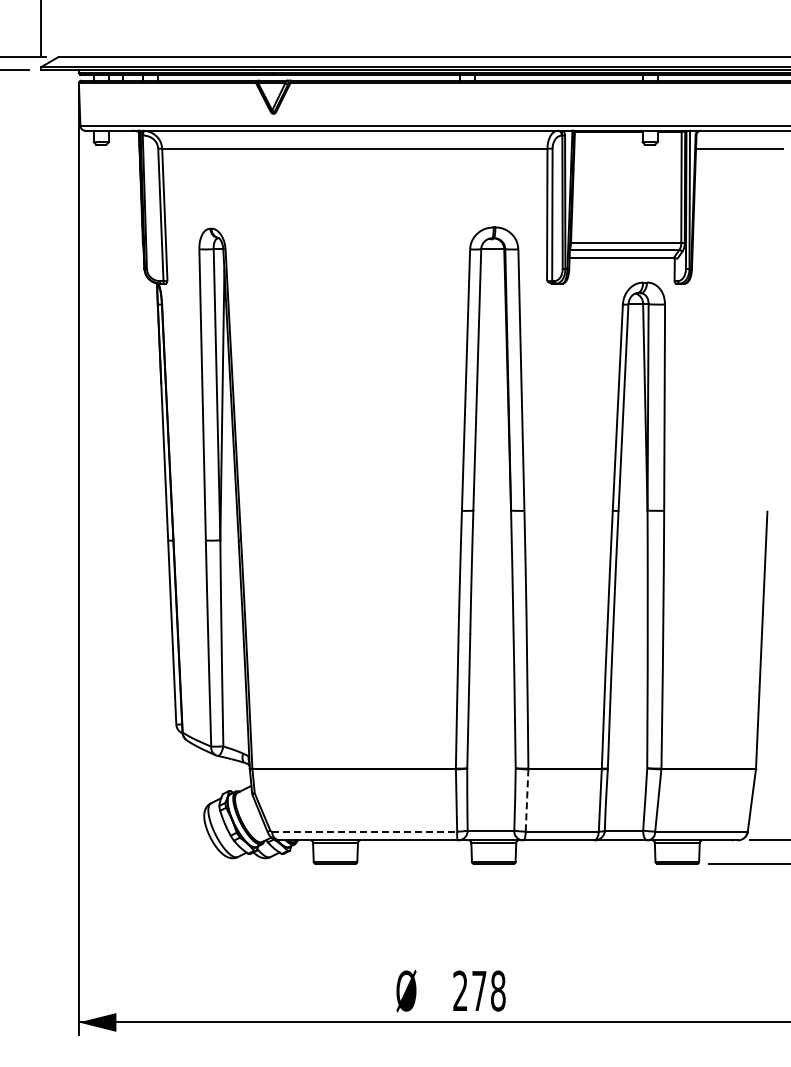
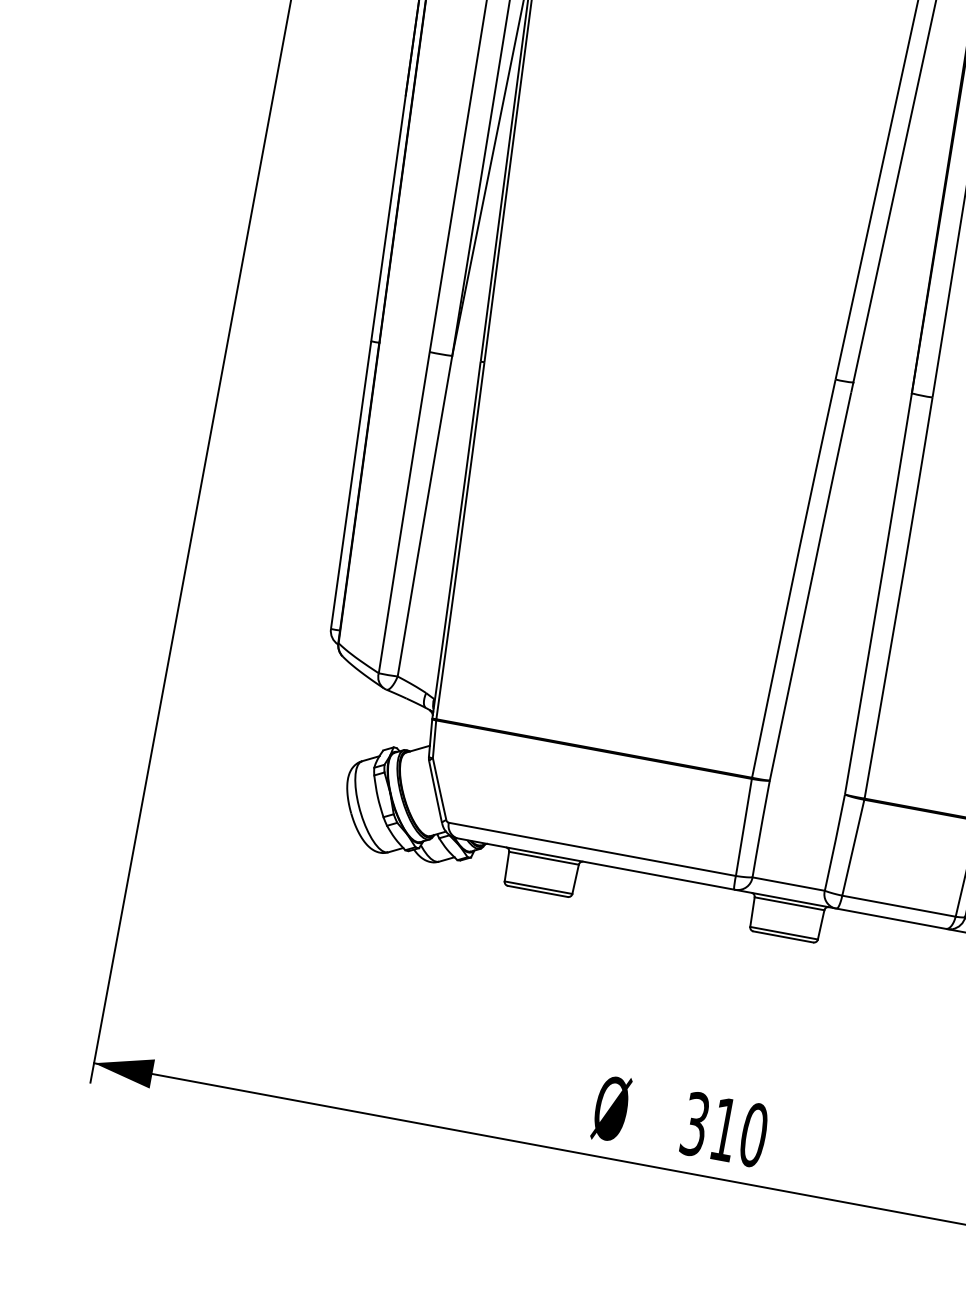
line: (527, 801) -> (853, 849), dashed -> solid
line: (364, 831) -> (592, 849), dashed -> solid
text: (479, 990) -> (724, 1128), 278 -> 310

